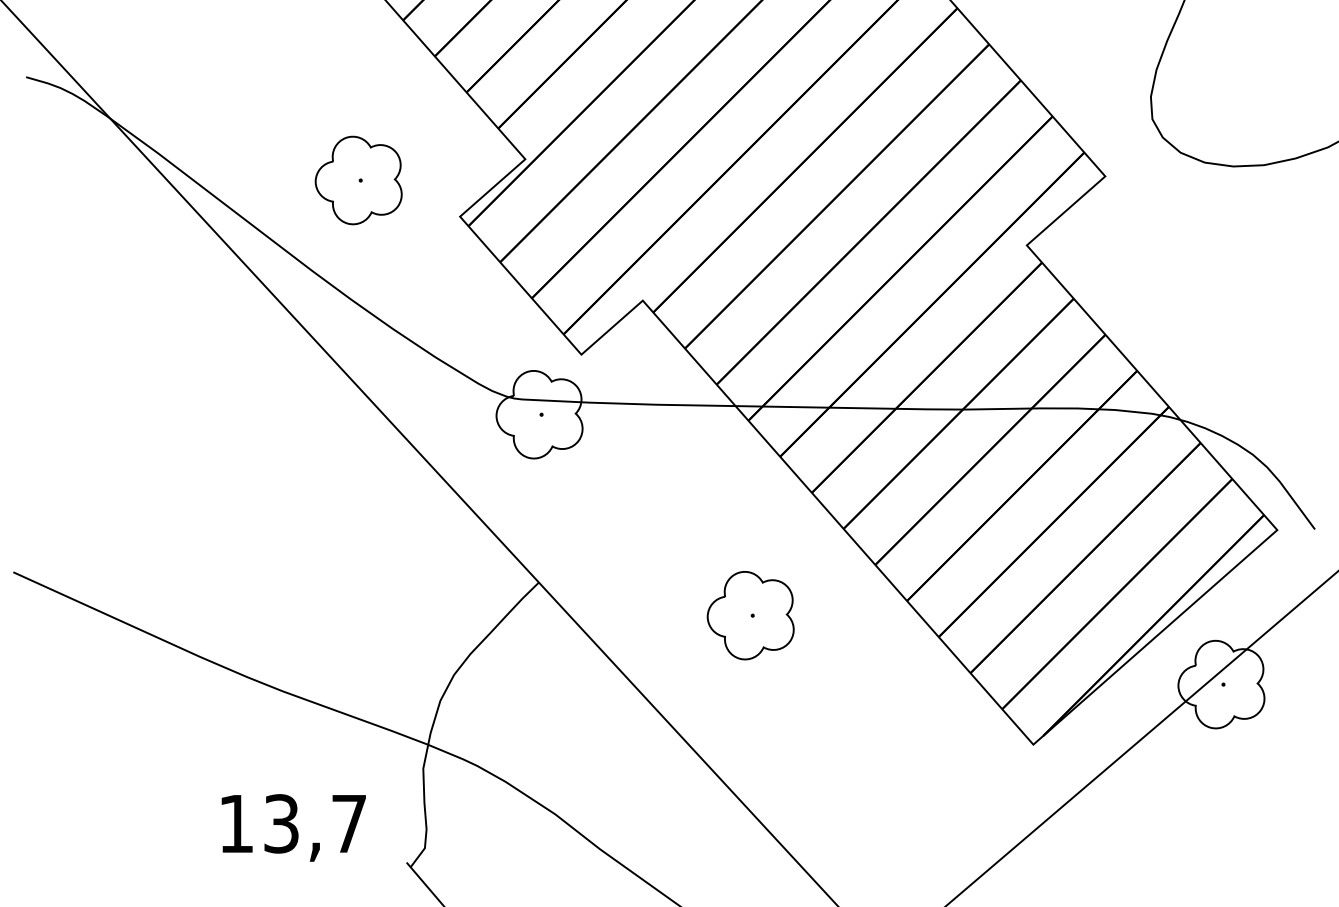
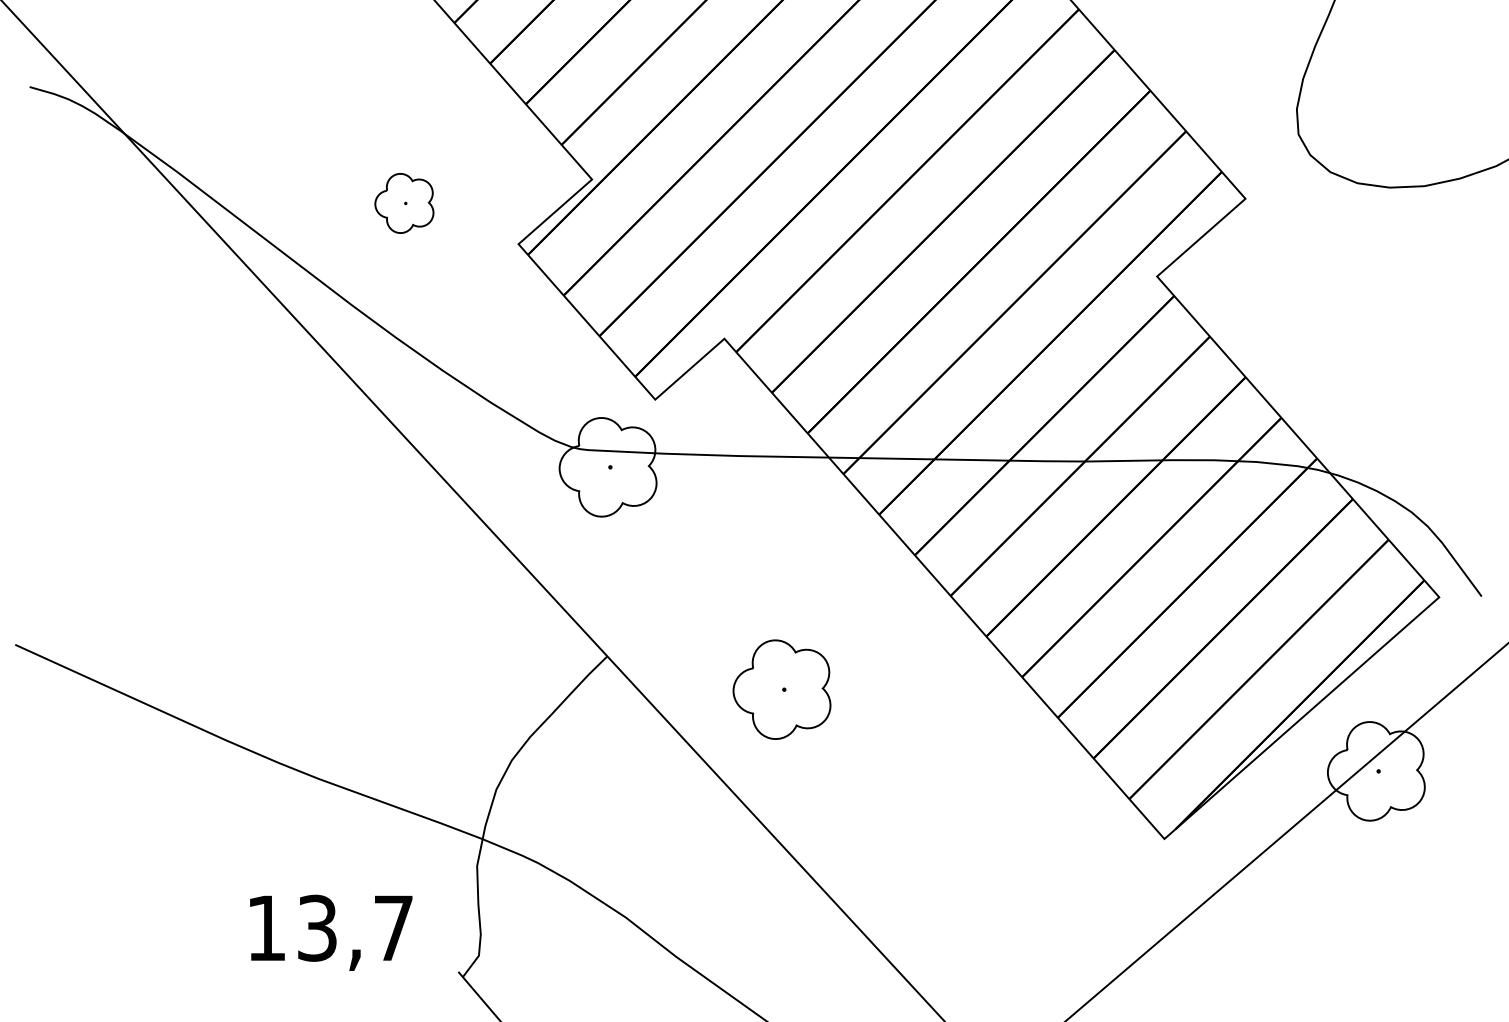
part: (358, 180) -> (404, 203), size x0.6
part: (750, 615) -> (781, 689), moved

